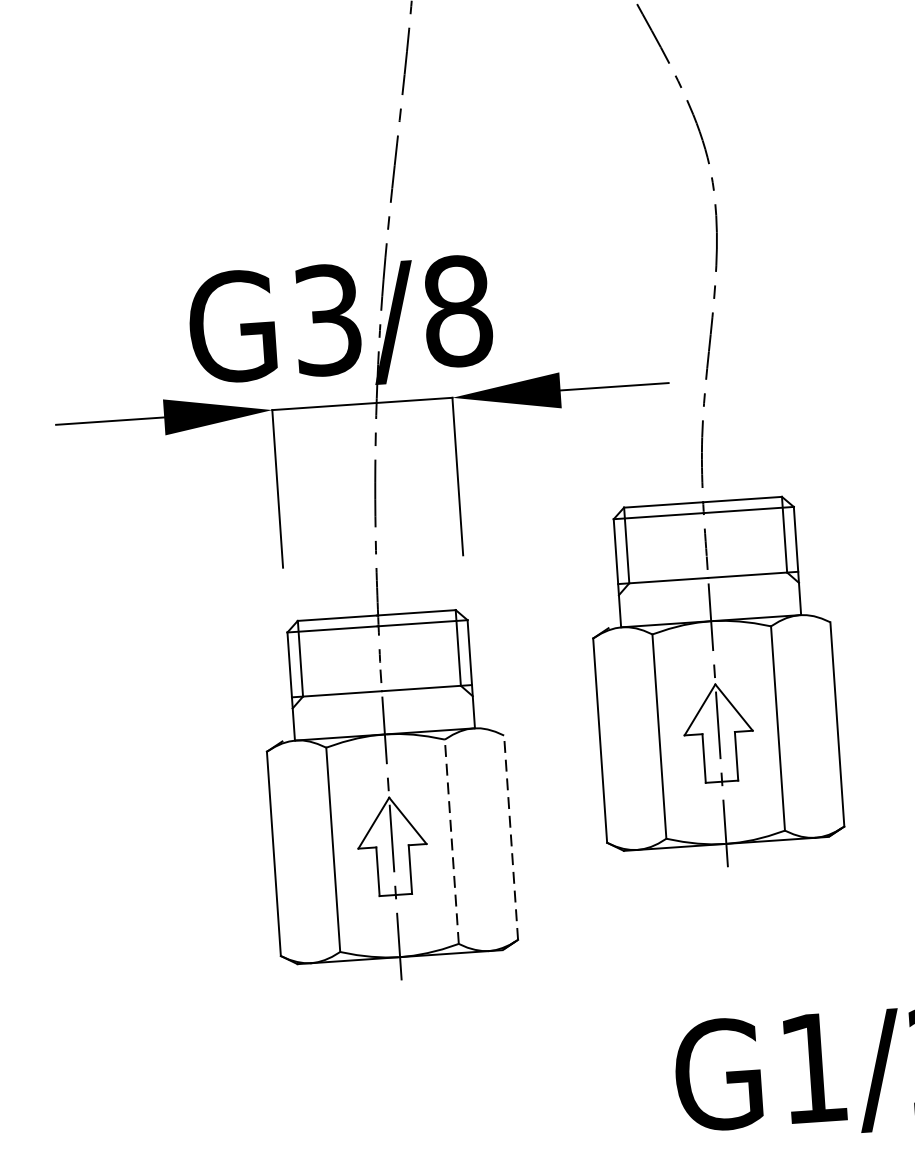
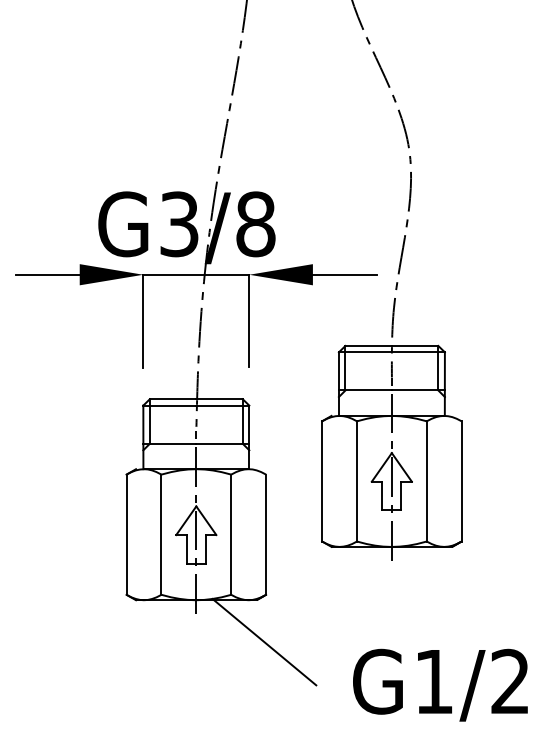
line: (511, 837) -> (266, 534), dashed -> solid
line: (452, 841) -> (231, 534), dashed -> solid
line: (520, 1019) -> (264, 641), added

